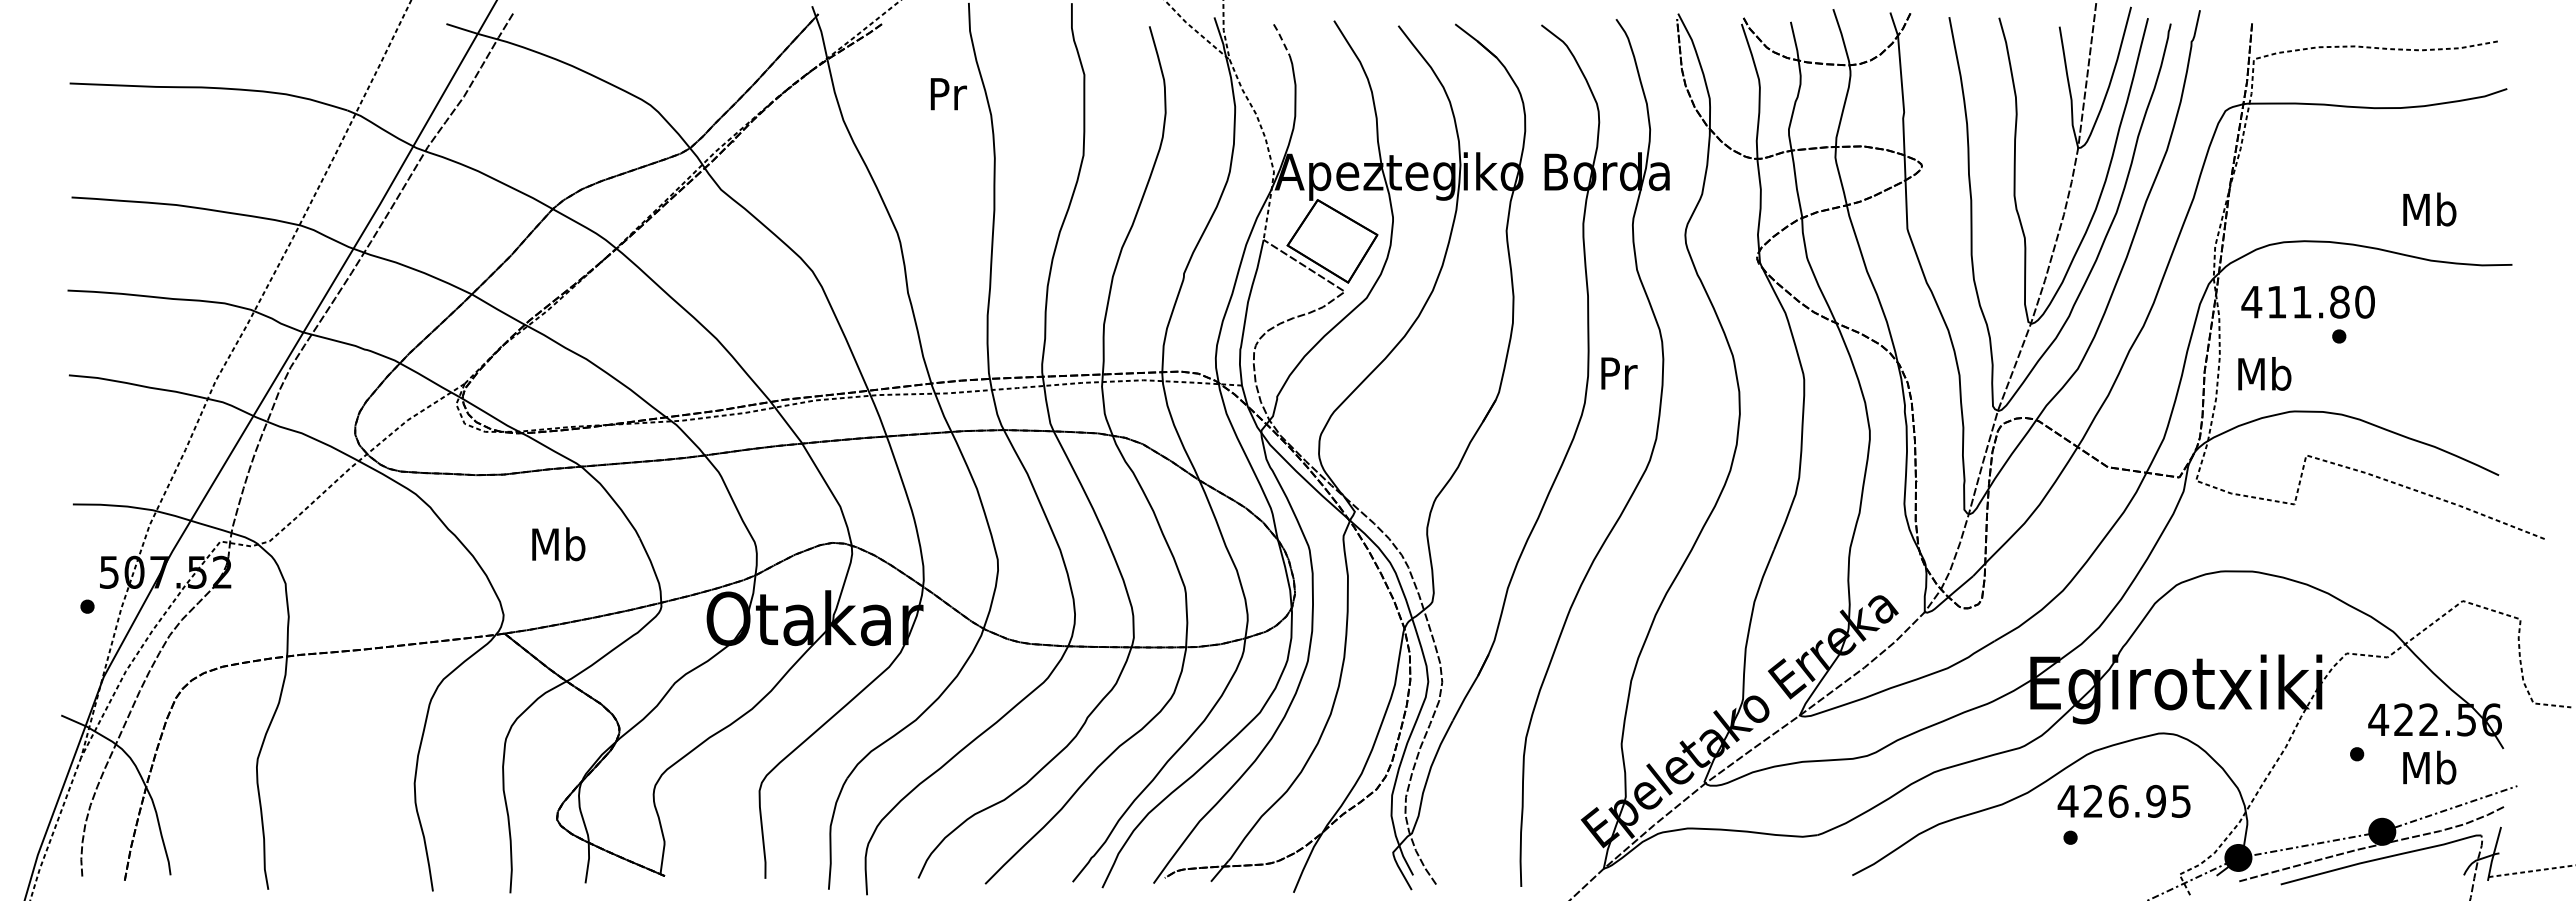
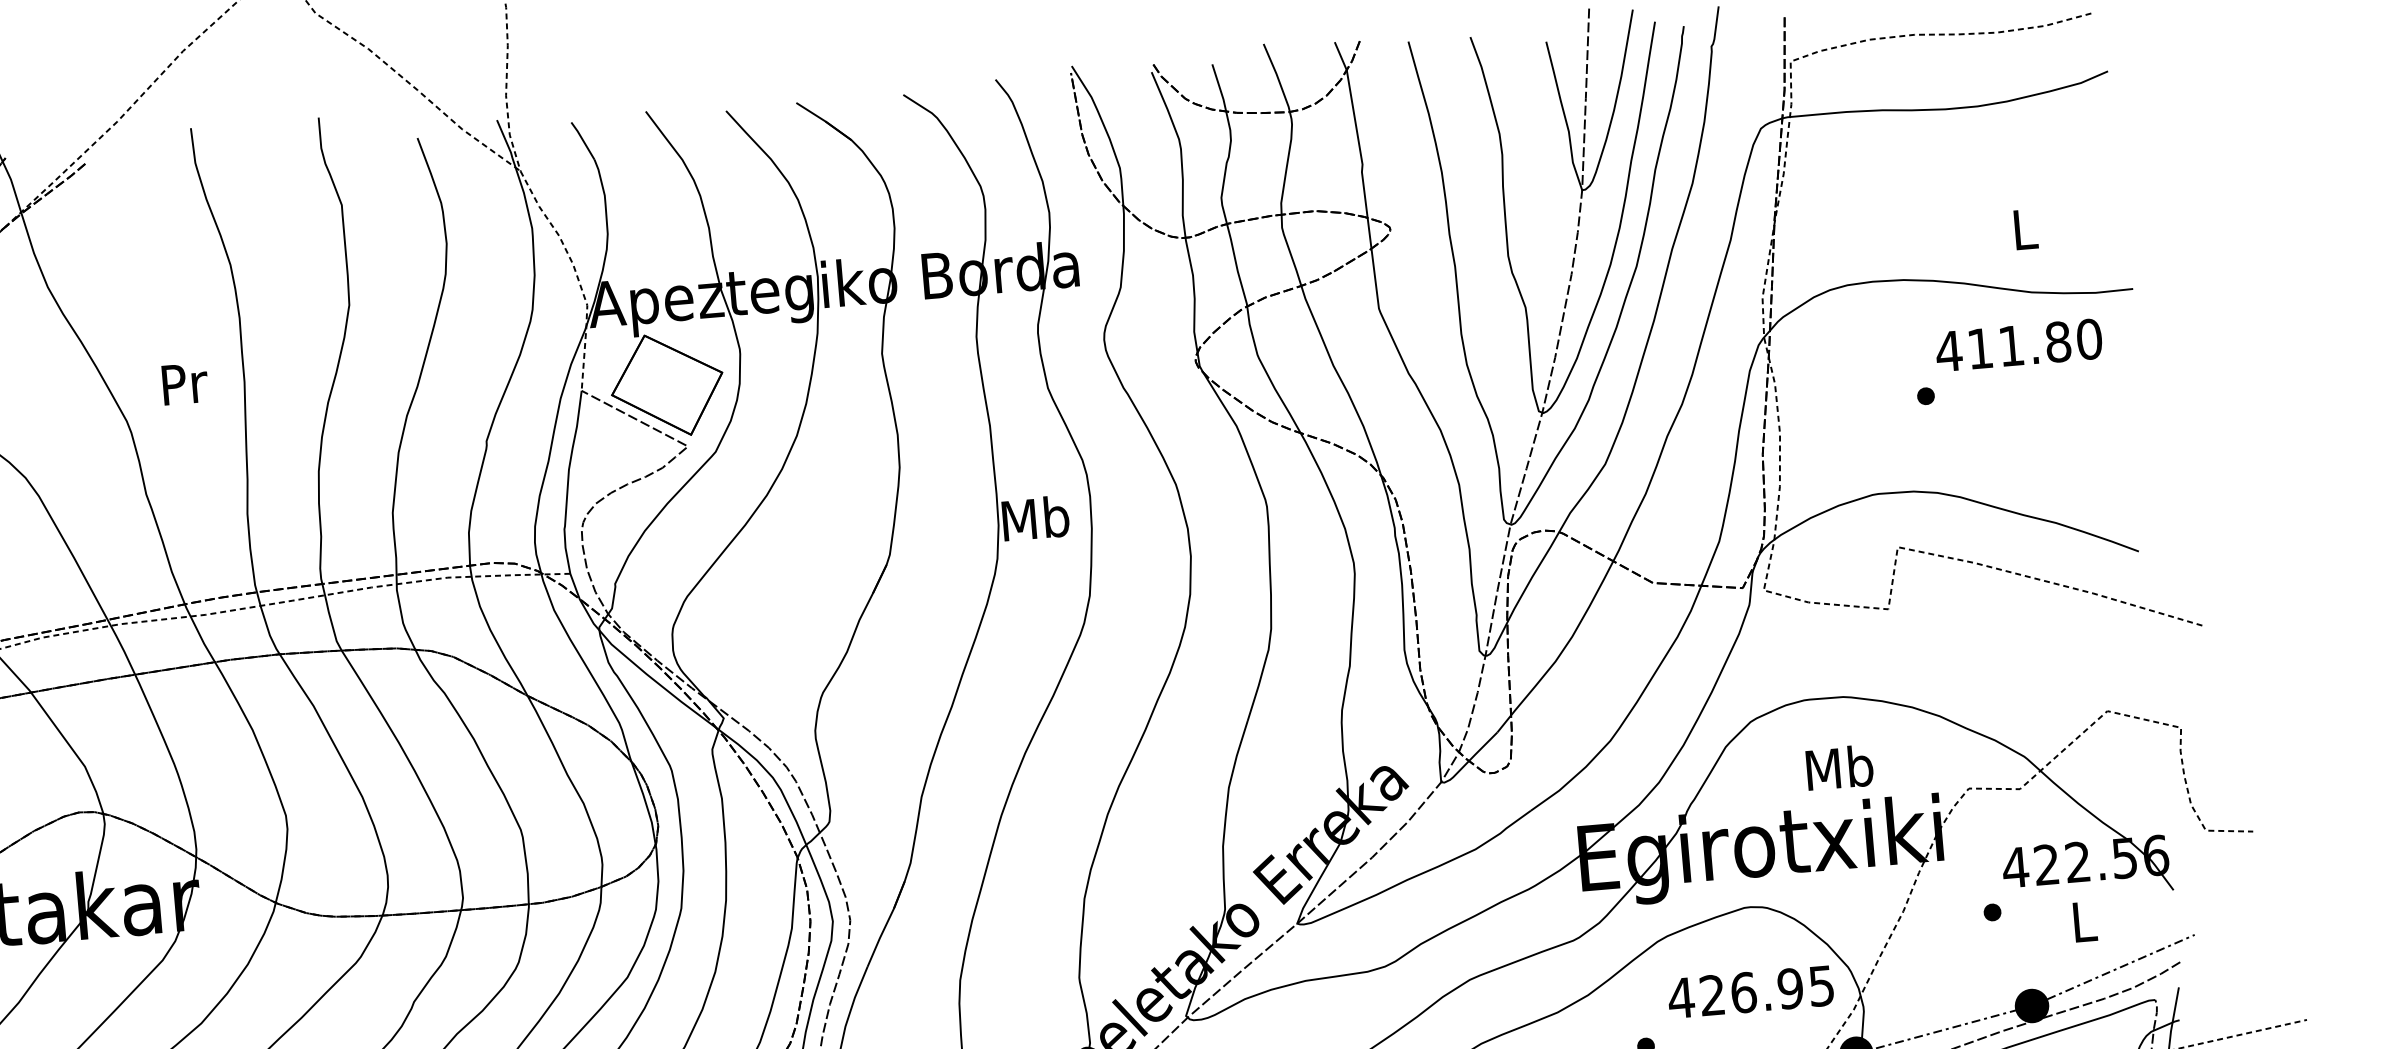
line: (1282, 39) -> (583, 140), dashed -> solid
text: (948, 94) -> (184, 384), moved
text: (2429, 209) -> (2024, 229), Mb -> L
text: (2307, 301) -> (2018, 344), moved
text: (1617, 373) -> (1034, 518), Pr -> Mb
text: (2264, 373) -> (1839, 767), moved
text: (2429, 767) -> (2083, 921), Mb -> L
text: (2123, 800) -> (1749, 991), moved

